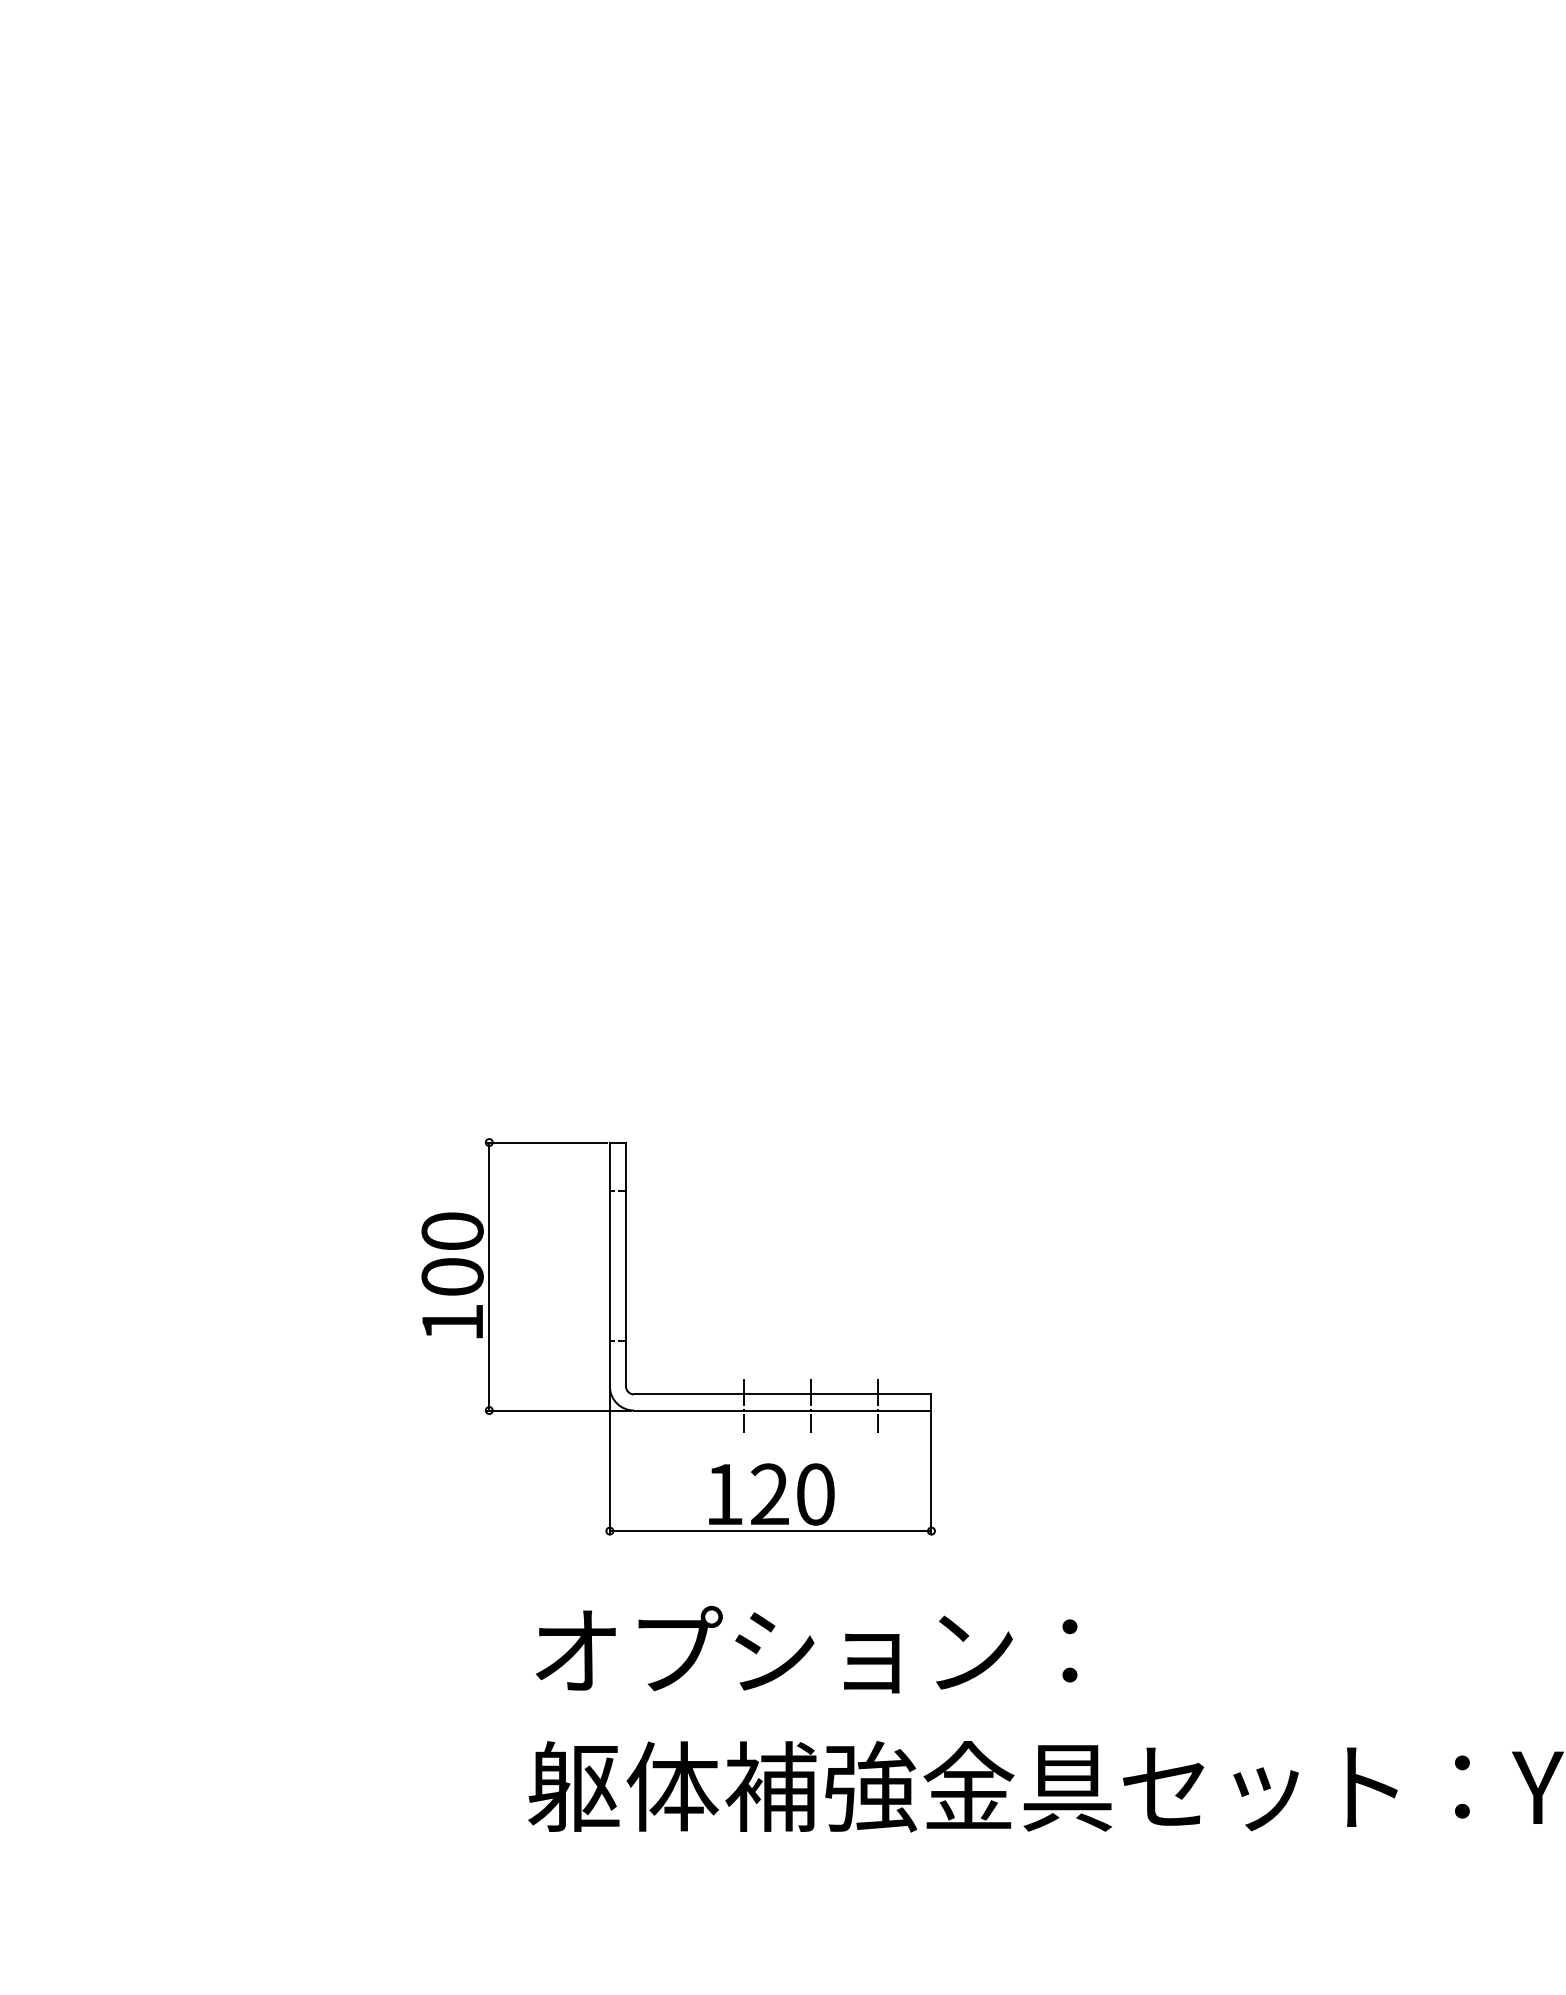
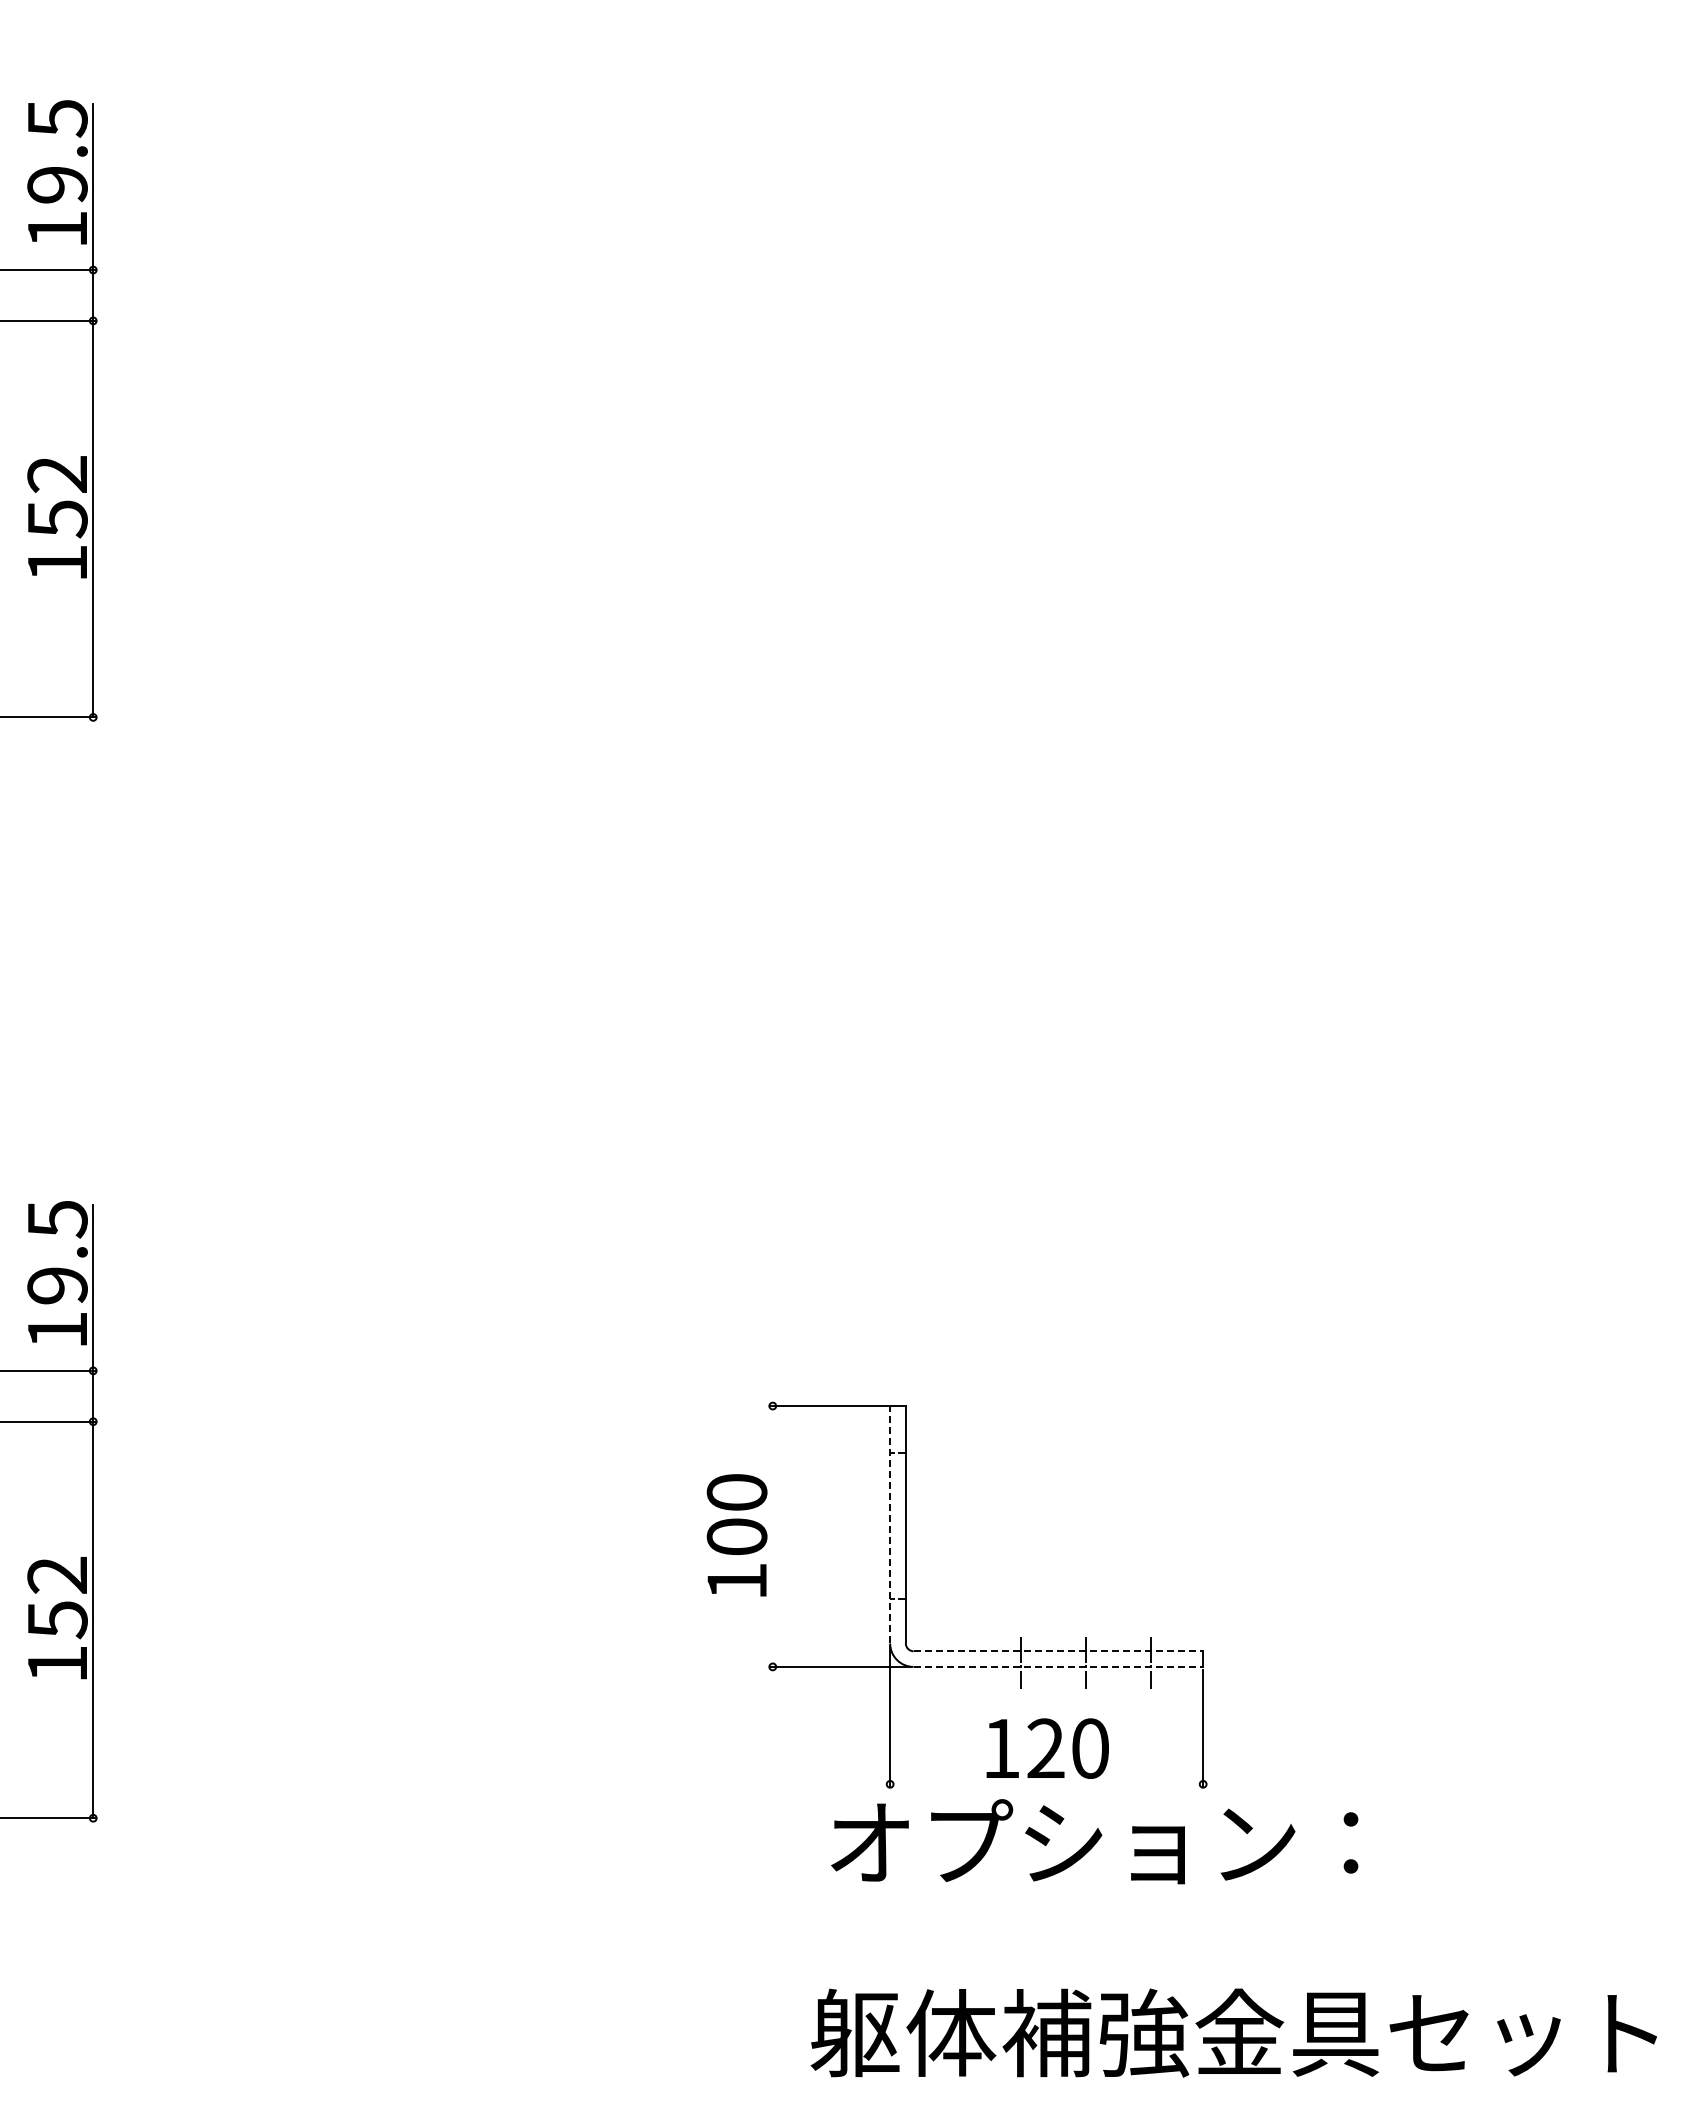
line: (610, 1264) -> (890, 1524), solid -> dashed
line: (489, 1276) -> (772, 1536), removed
line: (782, 1394) -> (1058, 1651), solid -> dashed
line: (782, 1410) -> (1058, 1666), solid -> dashed
line: (770, 1531) -> (1046, 1784), removed
text: (806, 1649) -> (1094, 1841), moved

